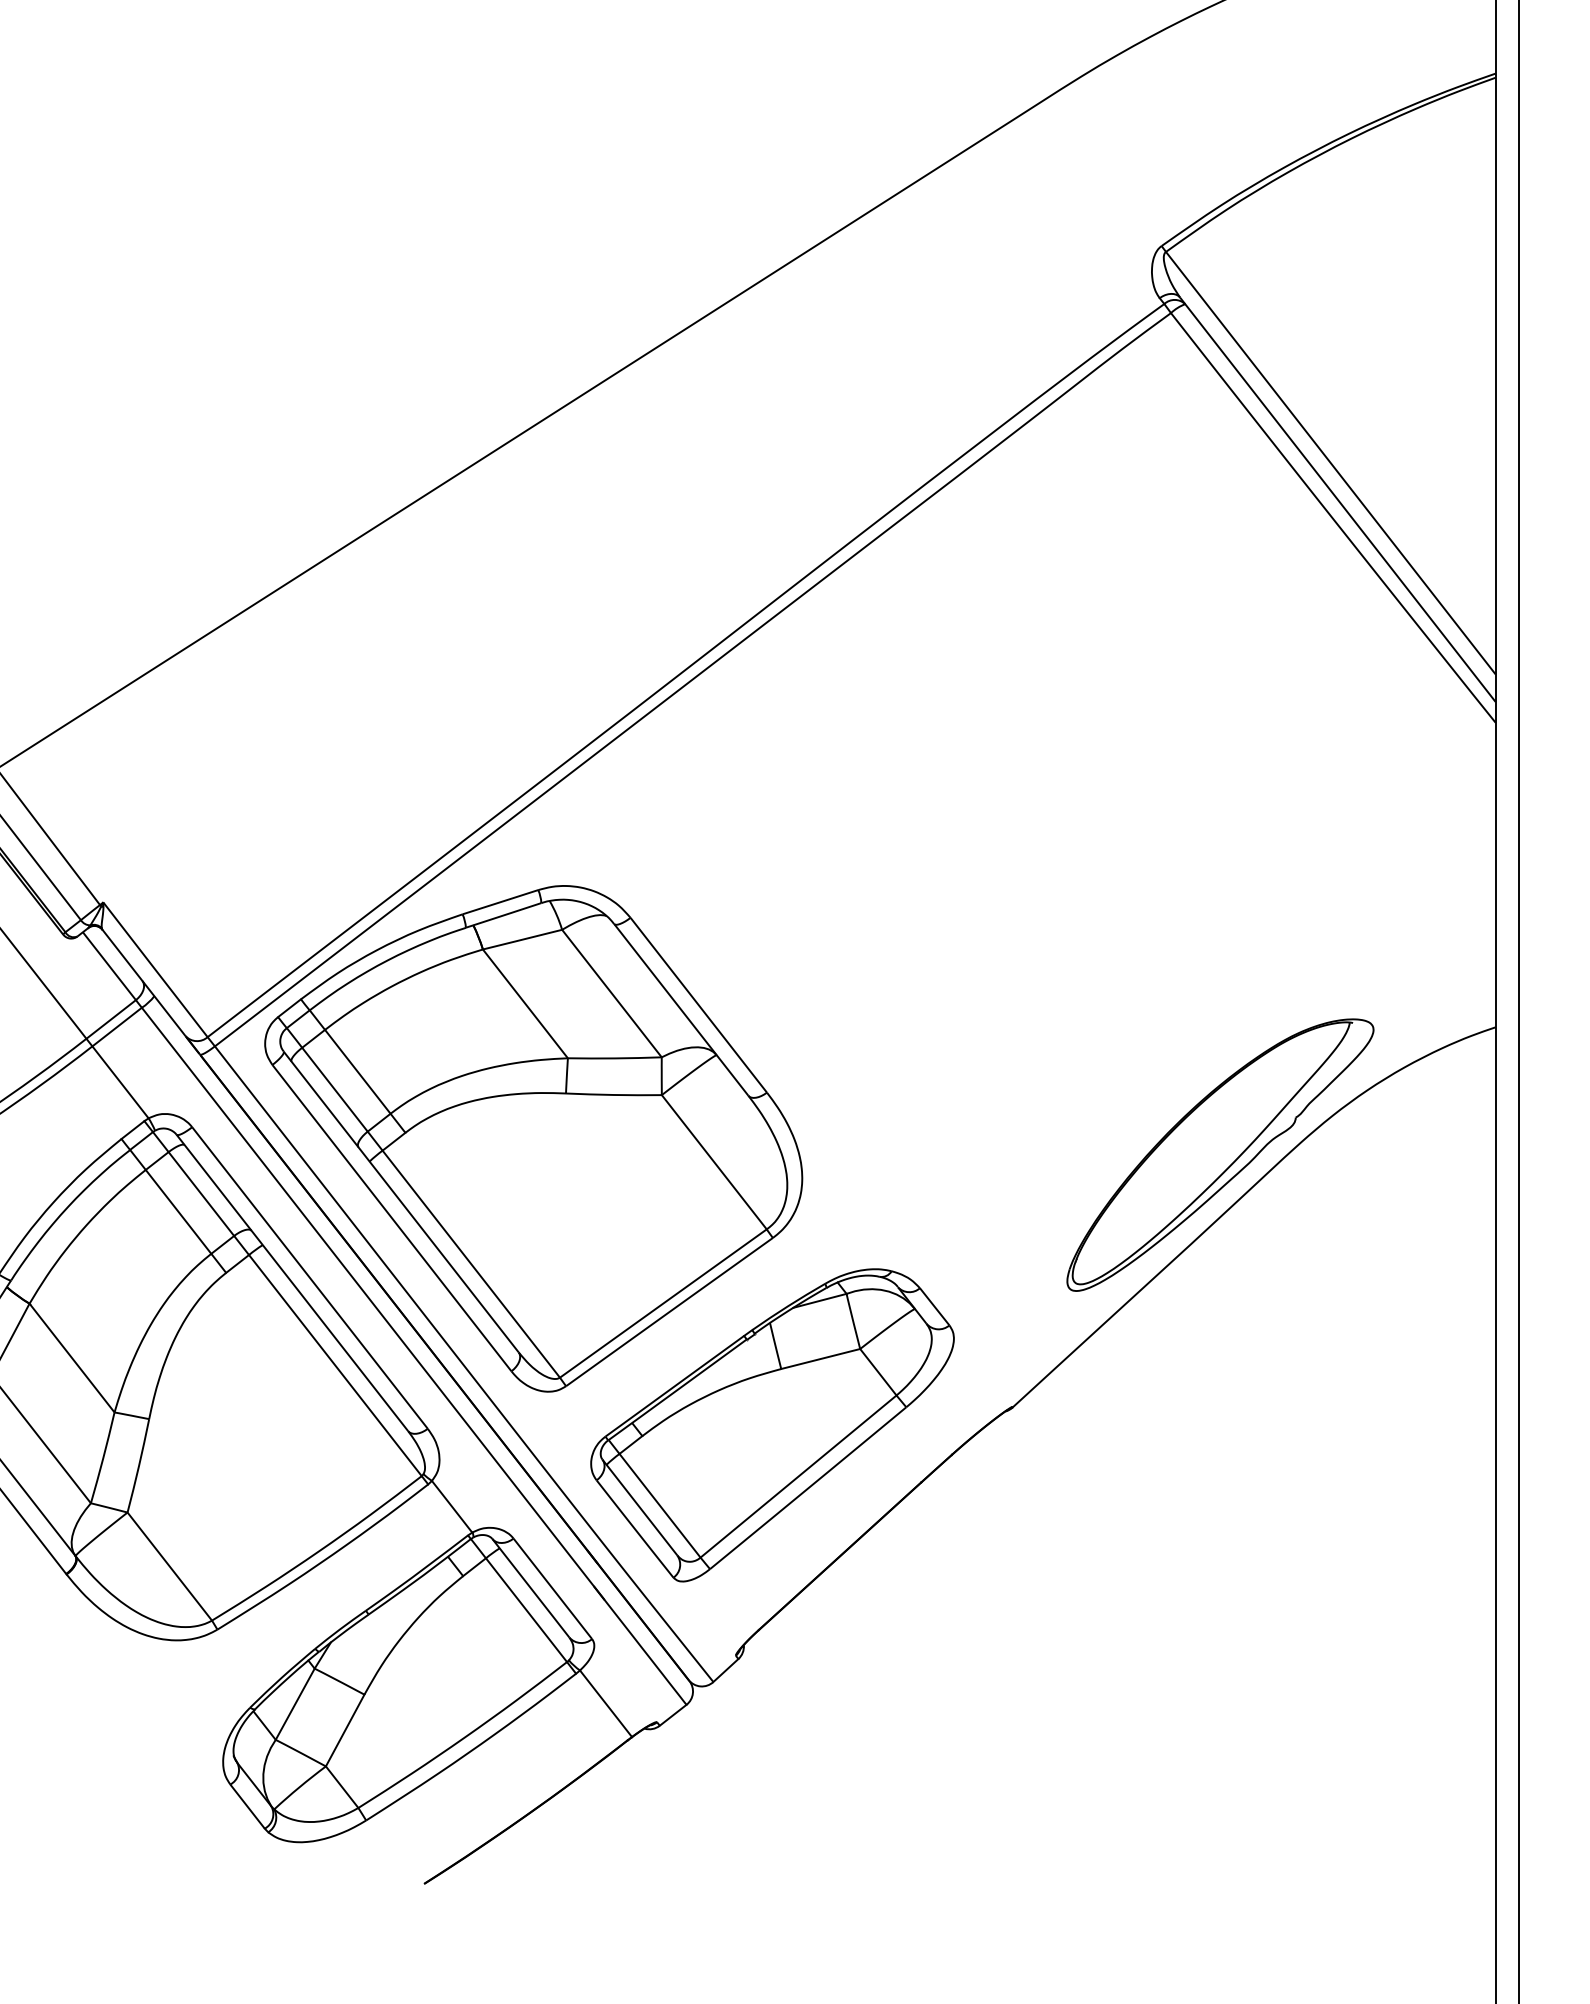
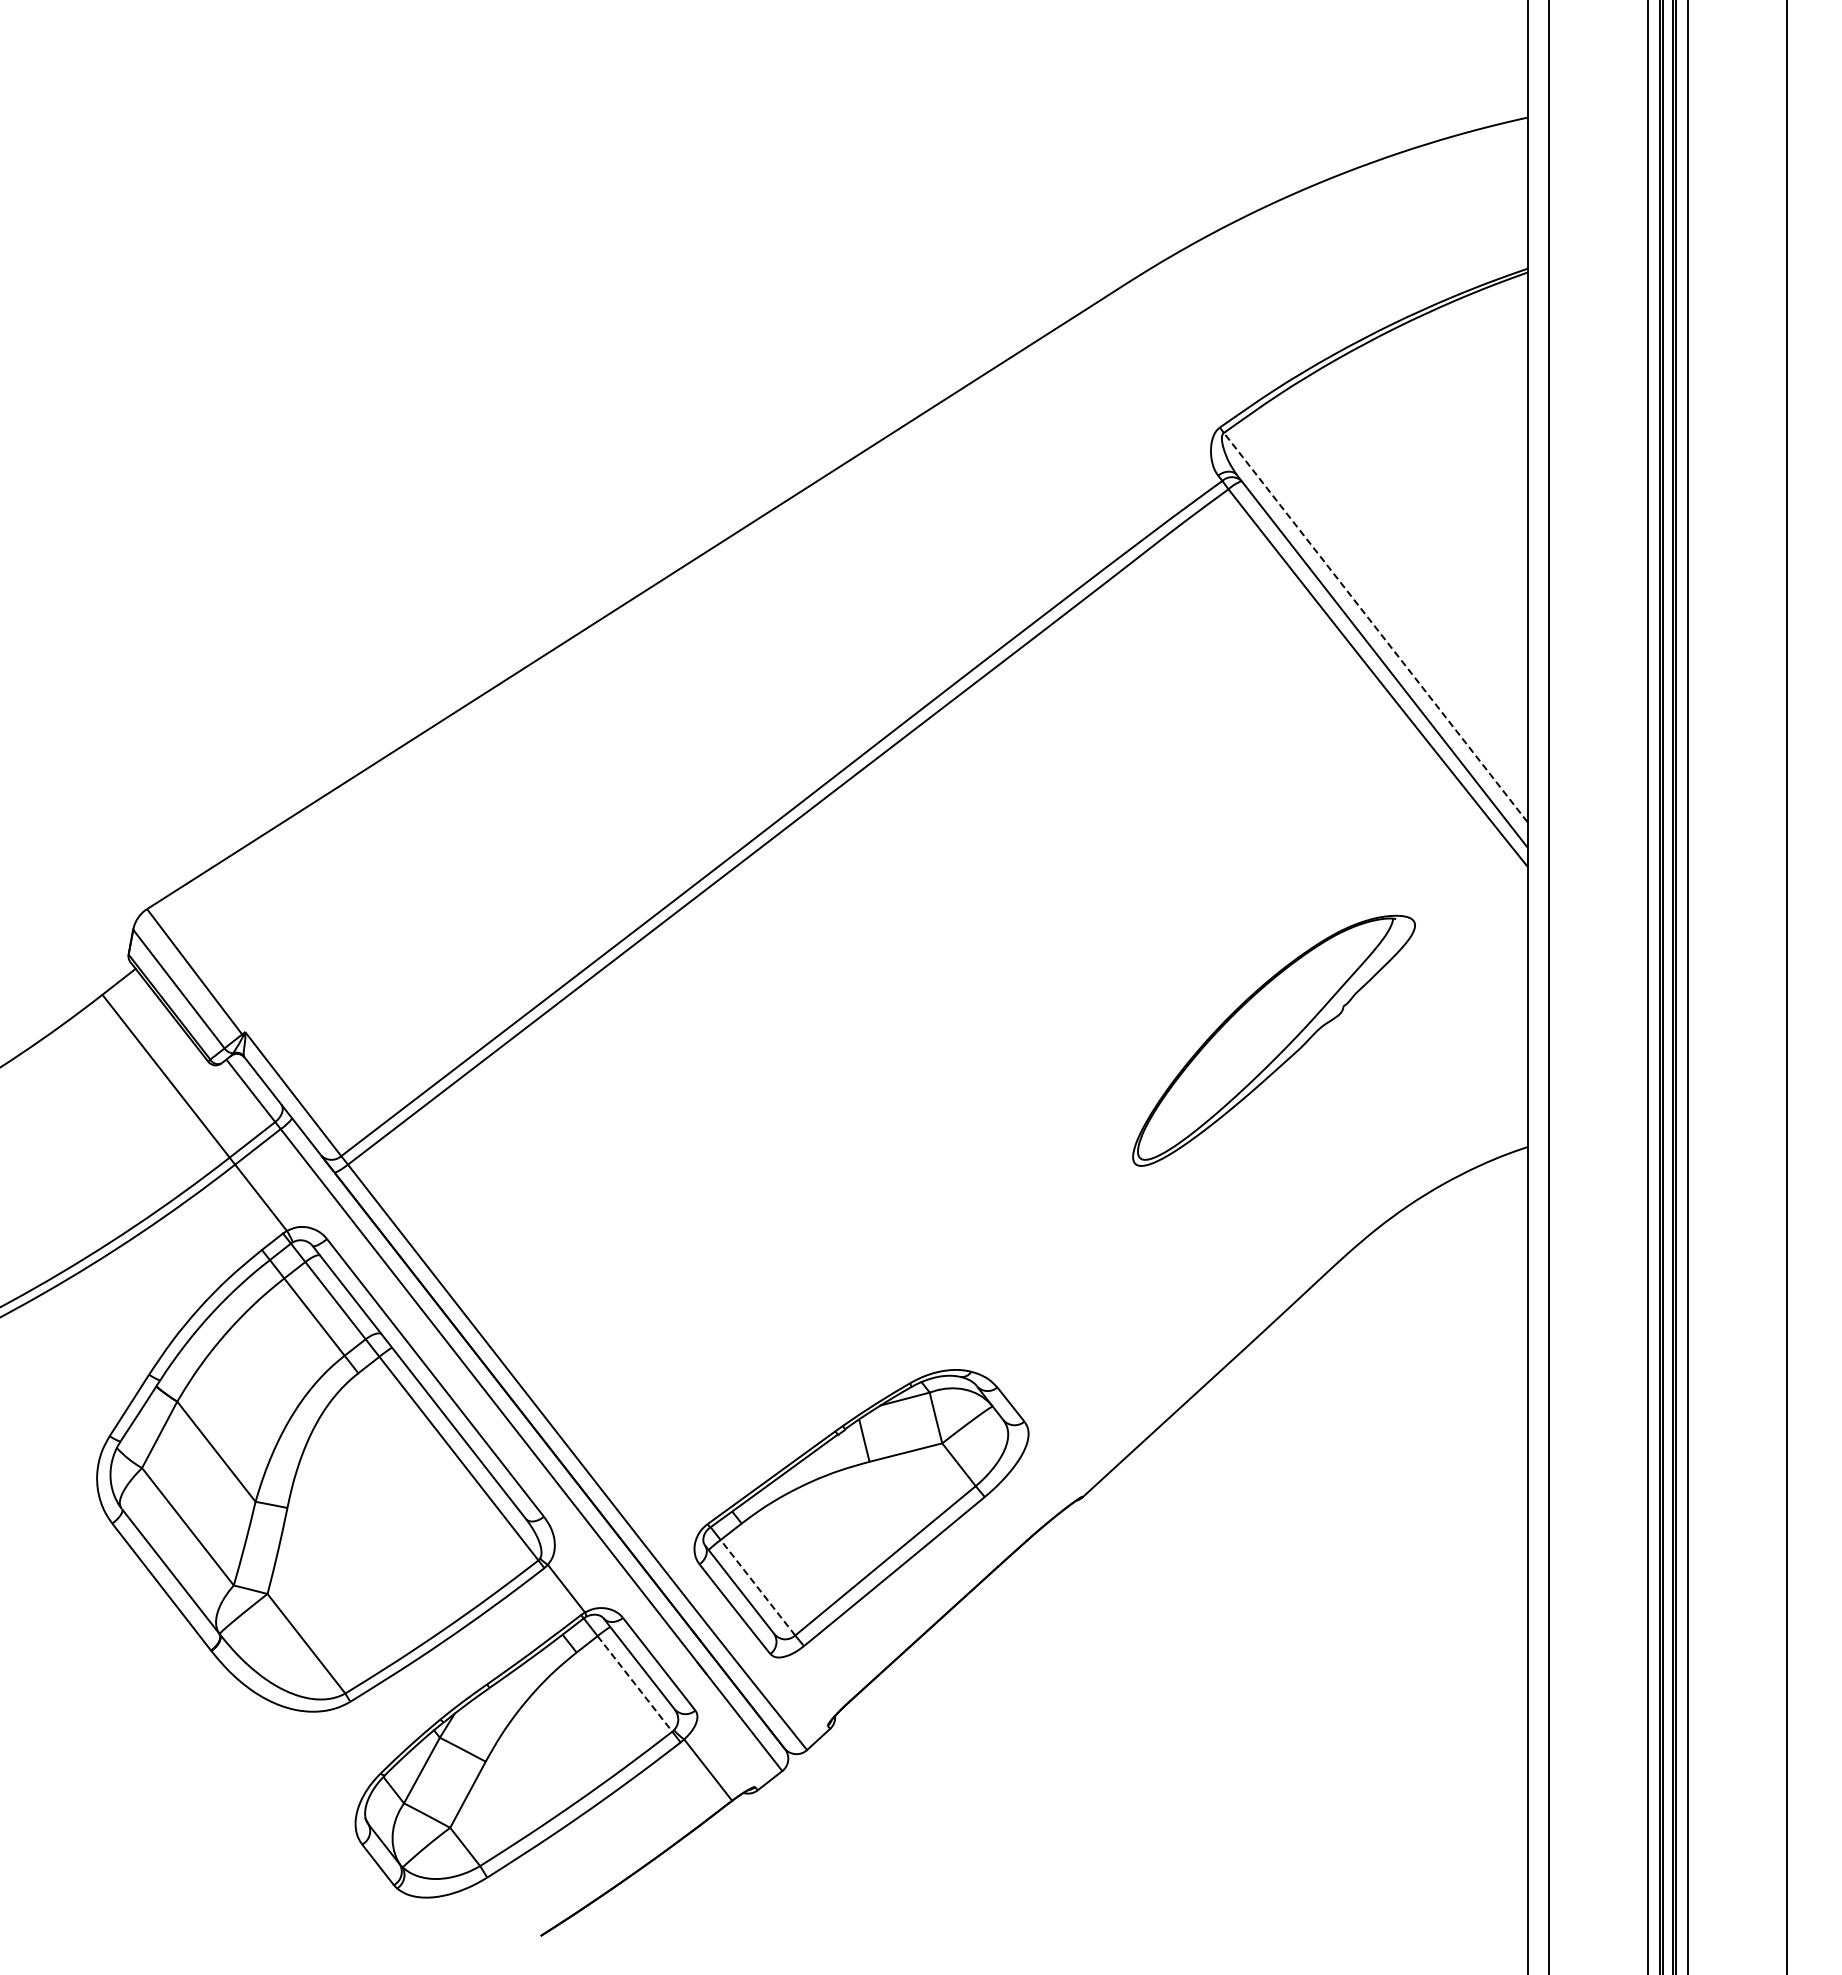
line: (1330, 463) -> (1375, 627), solid -> dashed
part: (533, 1138) -> (641, 1249), removed
part: (1219, 1154) -> (1273, 1040), moved
line: (659, 1505) -> (757, 1587), solid -> dashed
line: (526, 1609) -> (634, 1683), solid -> dashed

